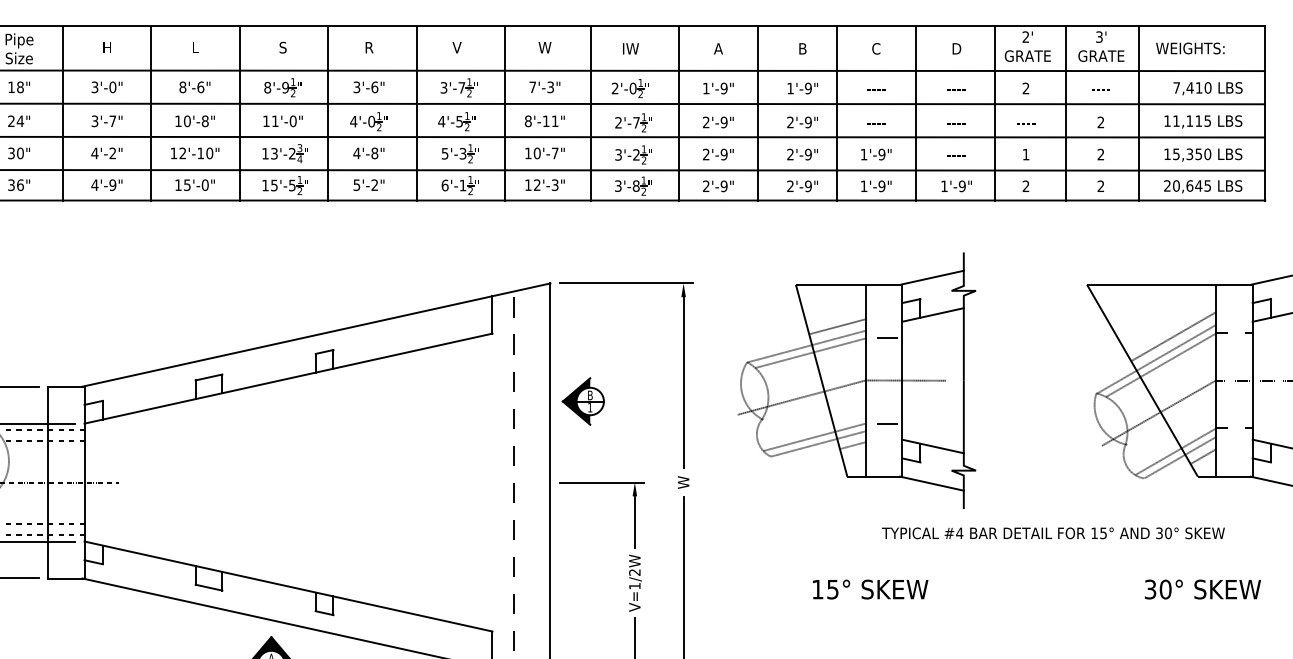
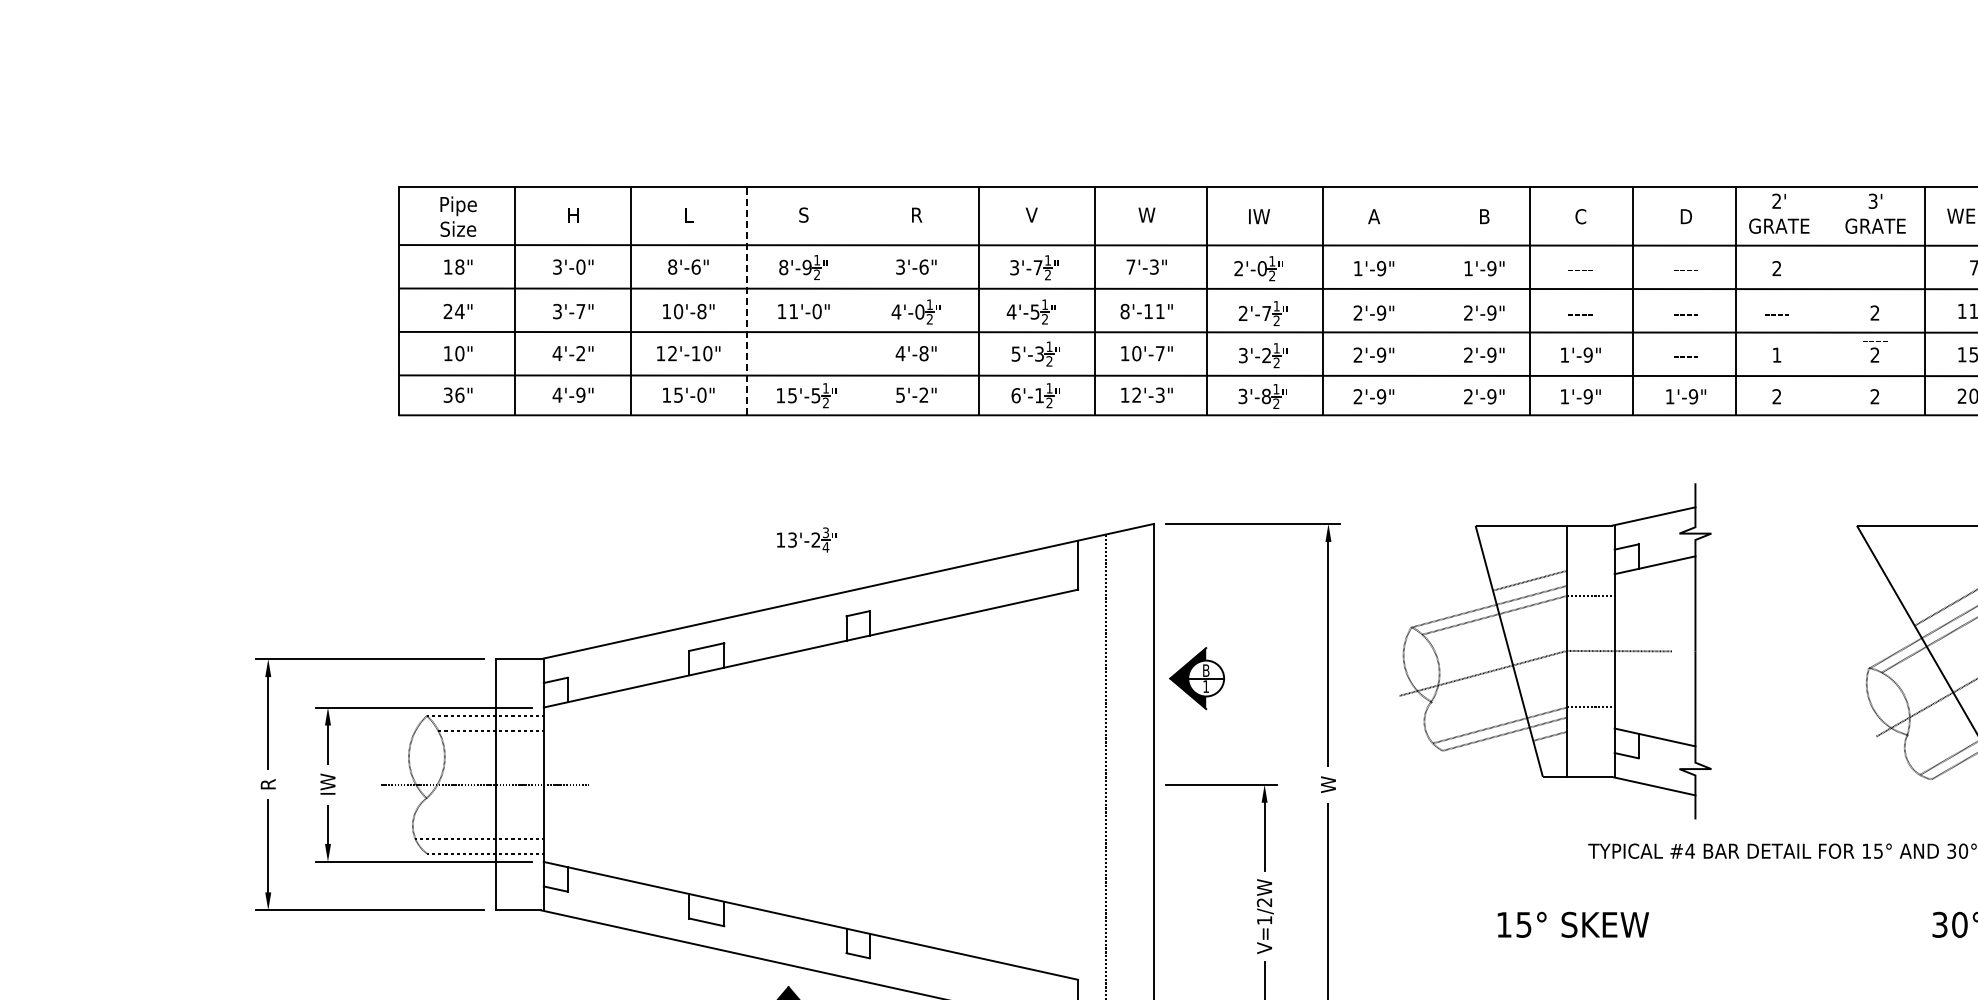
text: (1101, 89) -> (1875, 341), moved
line: (240, 112) -> (747, 300), solid -> dashed
line: (327, 113) -> (862, 301), removed
line: (758, 113) -> (1426, 301), removed
line: (1066, 113) -> (1829, 301), removed
text: (11, 153) -> (447, 353), 30" -> 10"
part: (285, 153) -> (806, 539), moved

